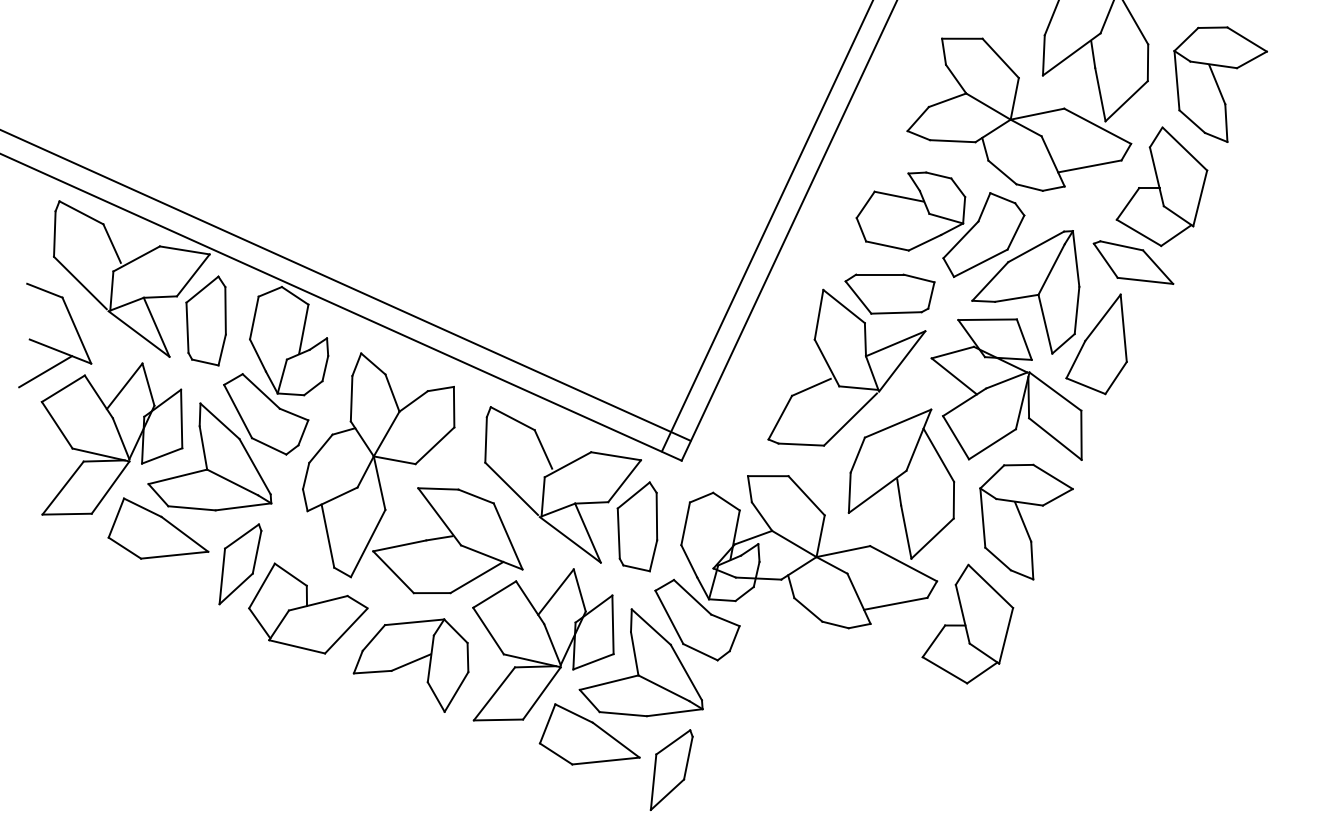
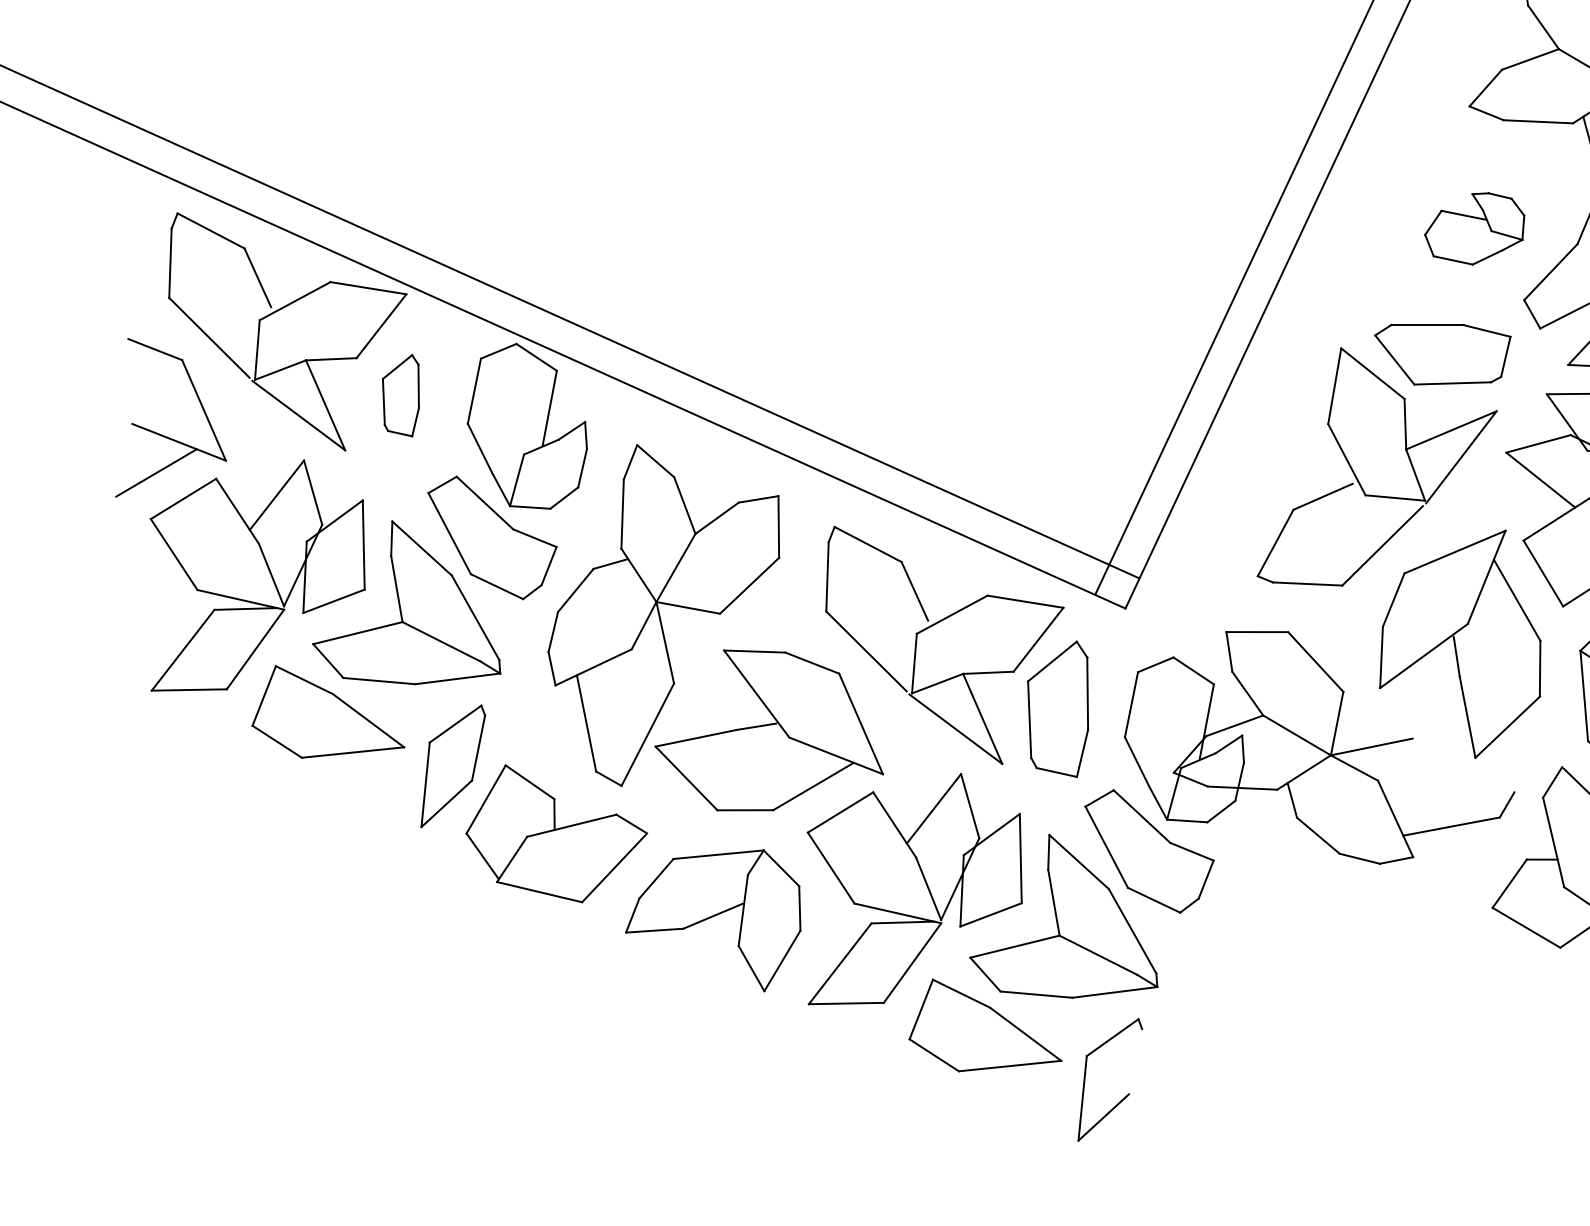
part: (910, 211) -> (1474, 228), size x0.6
part: (205, 320) -> (400, 394), size x0.6
line: (903, 563) -> (1463, 765), removed
line: (688, 757) -> (1135, 1060), removed

